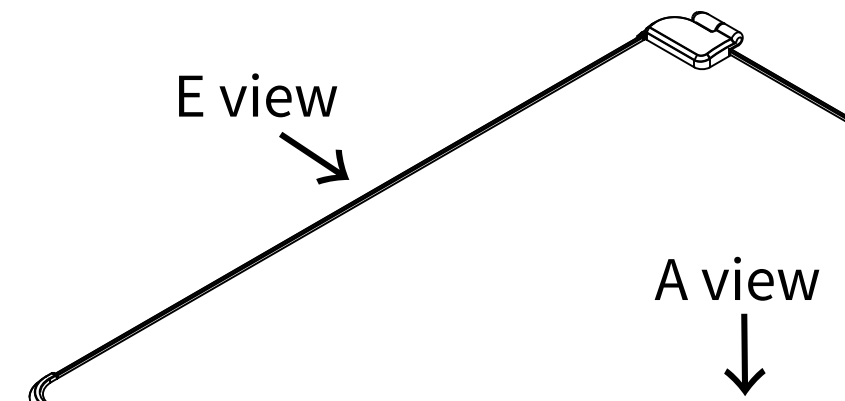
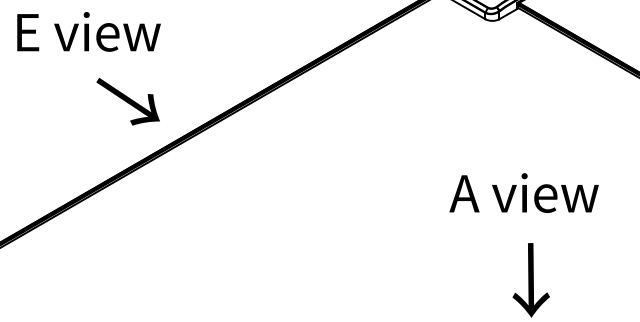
text: (258, 95) -> (89, 32), moved
text: (314, 158) -> (128, 102), moved
text: (736, 278) -> (523, 192), moved

